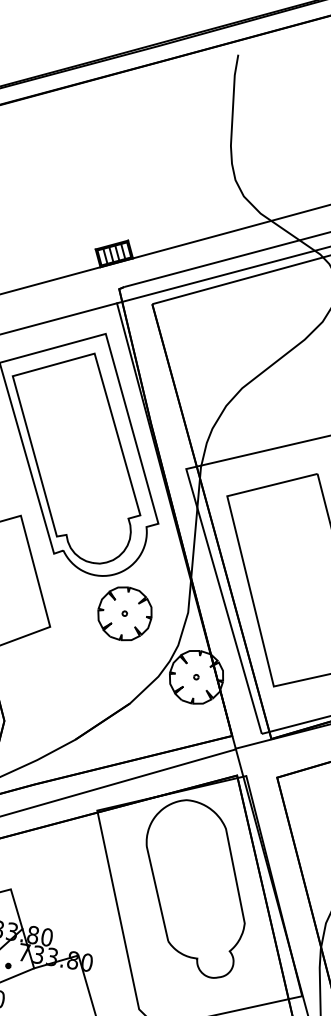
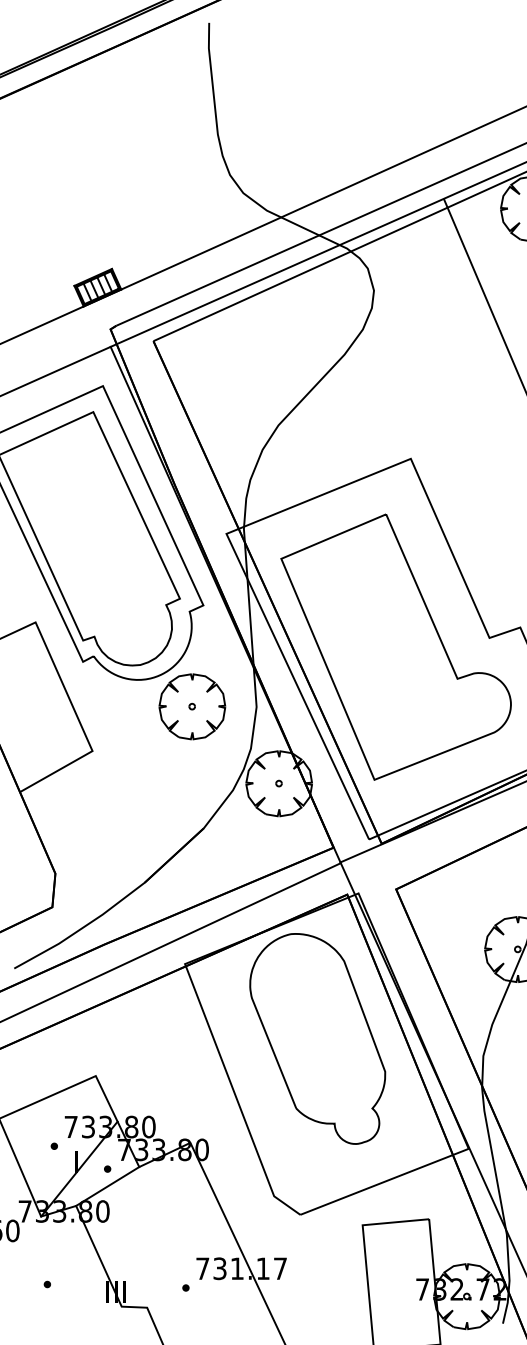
part: (125, 613) -> (192, 706), moved

